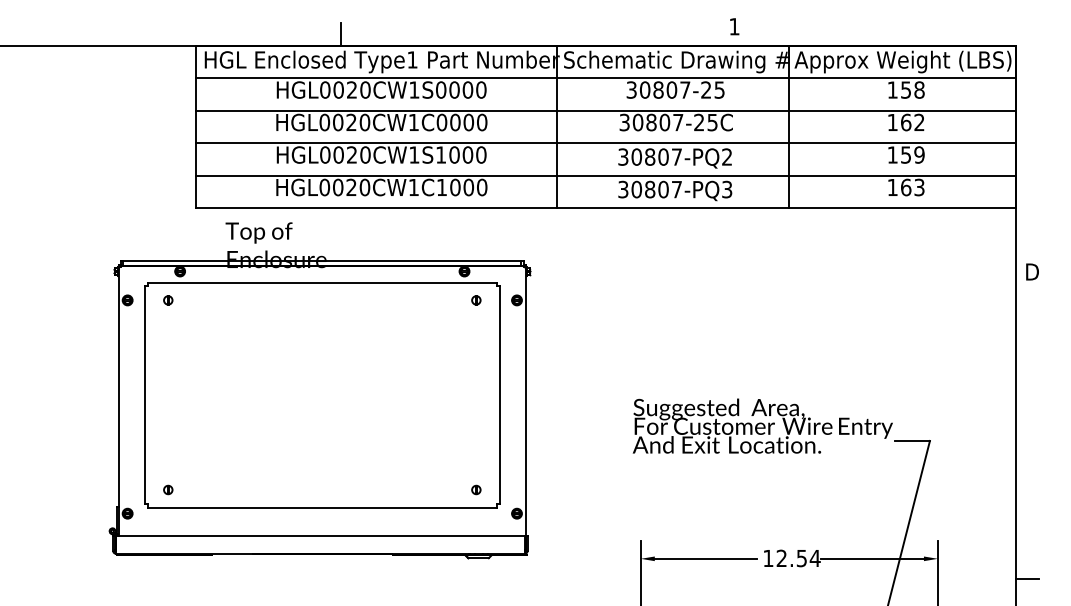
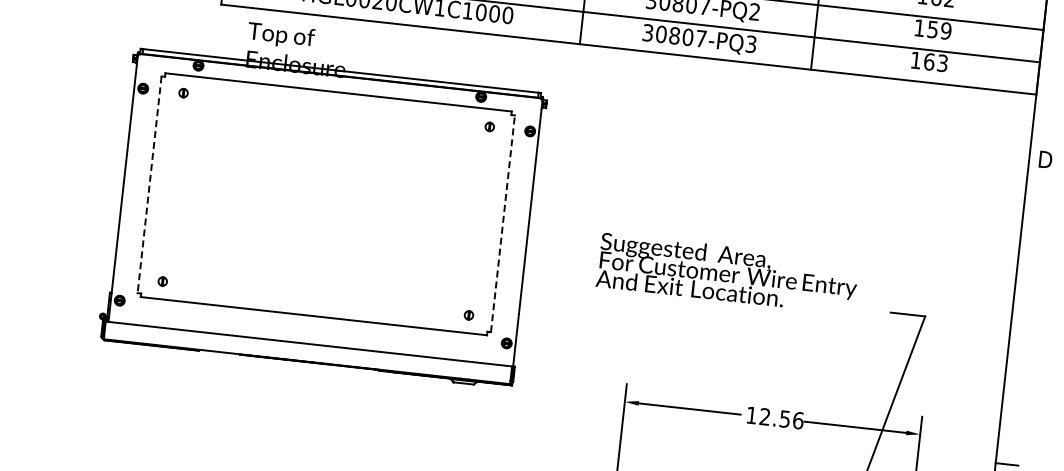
line: (500, 394) -> (503, 223), solid -> dashed
line: (144, 395) -> (149, 185), solid -> dashed
text: (762, 425) -> (727, 272), moved
text: (814, 558) -> (797, 420), 12.54 -> 12.56

